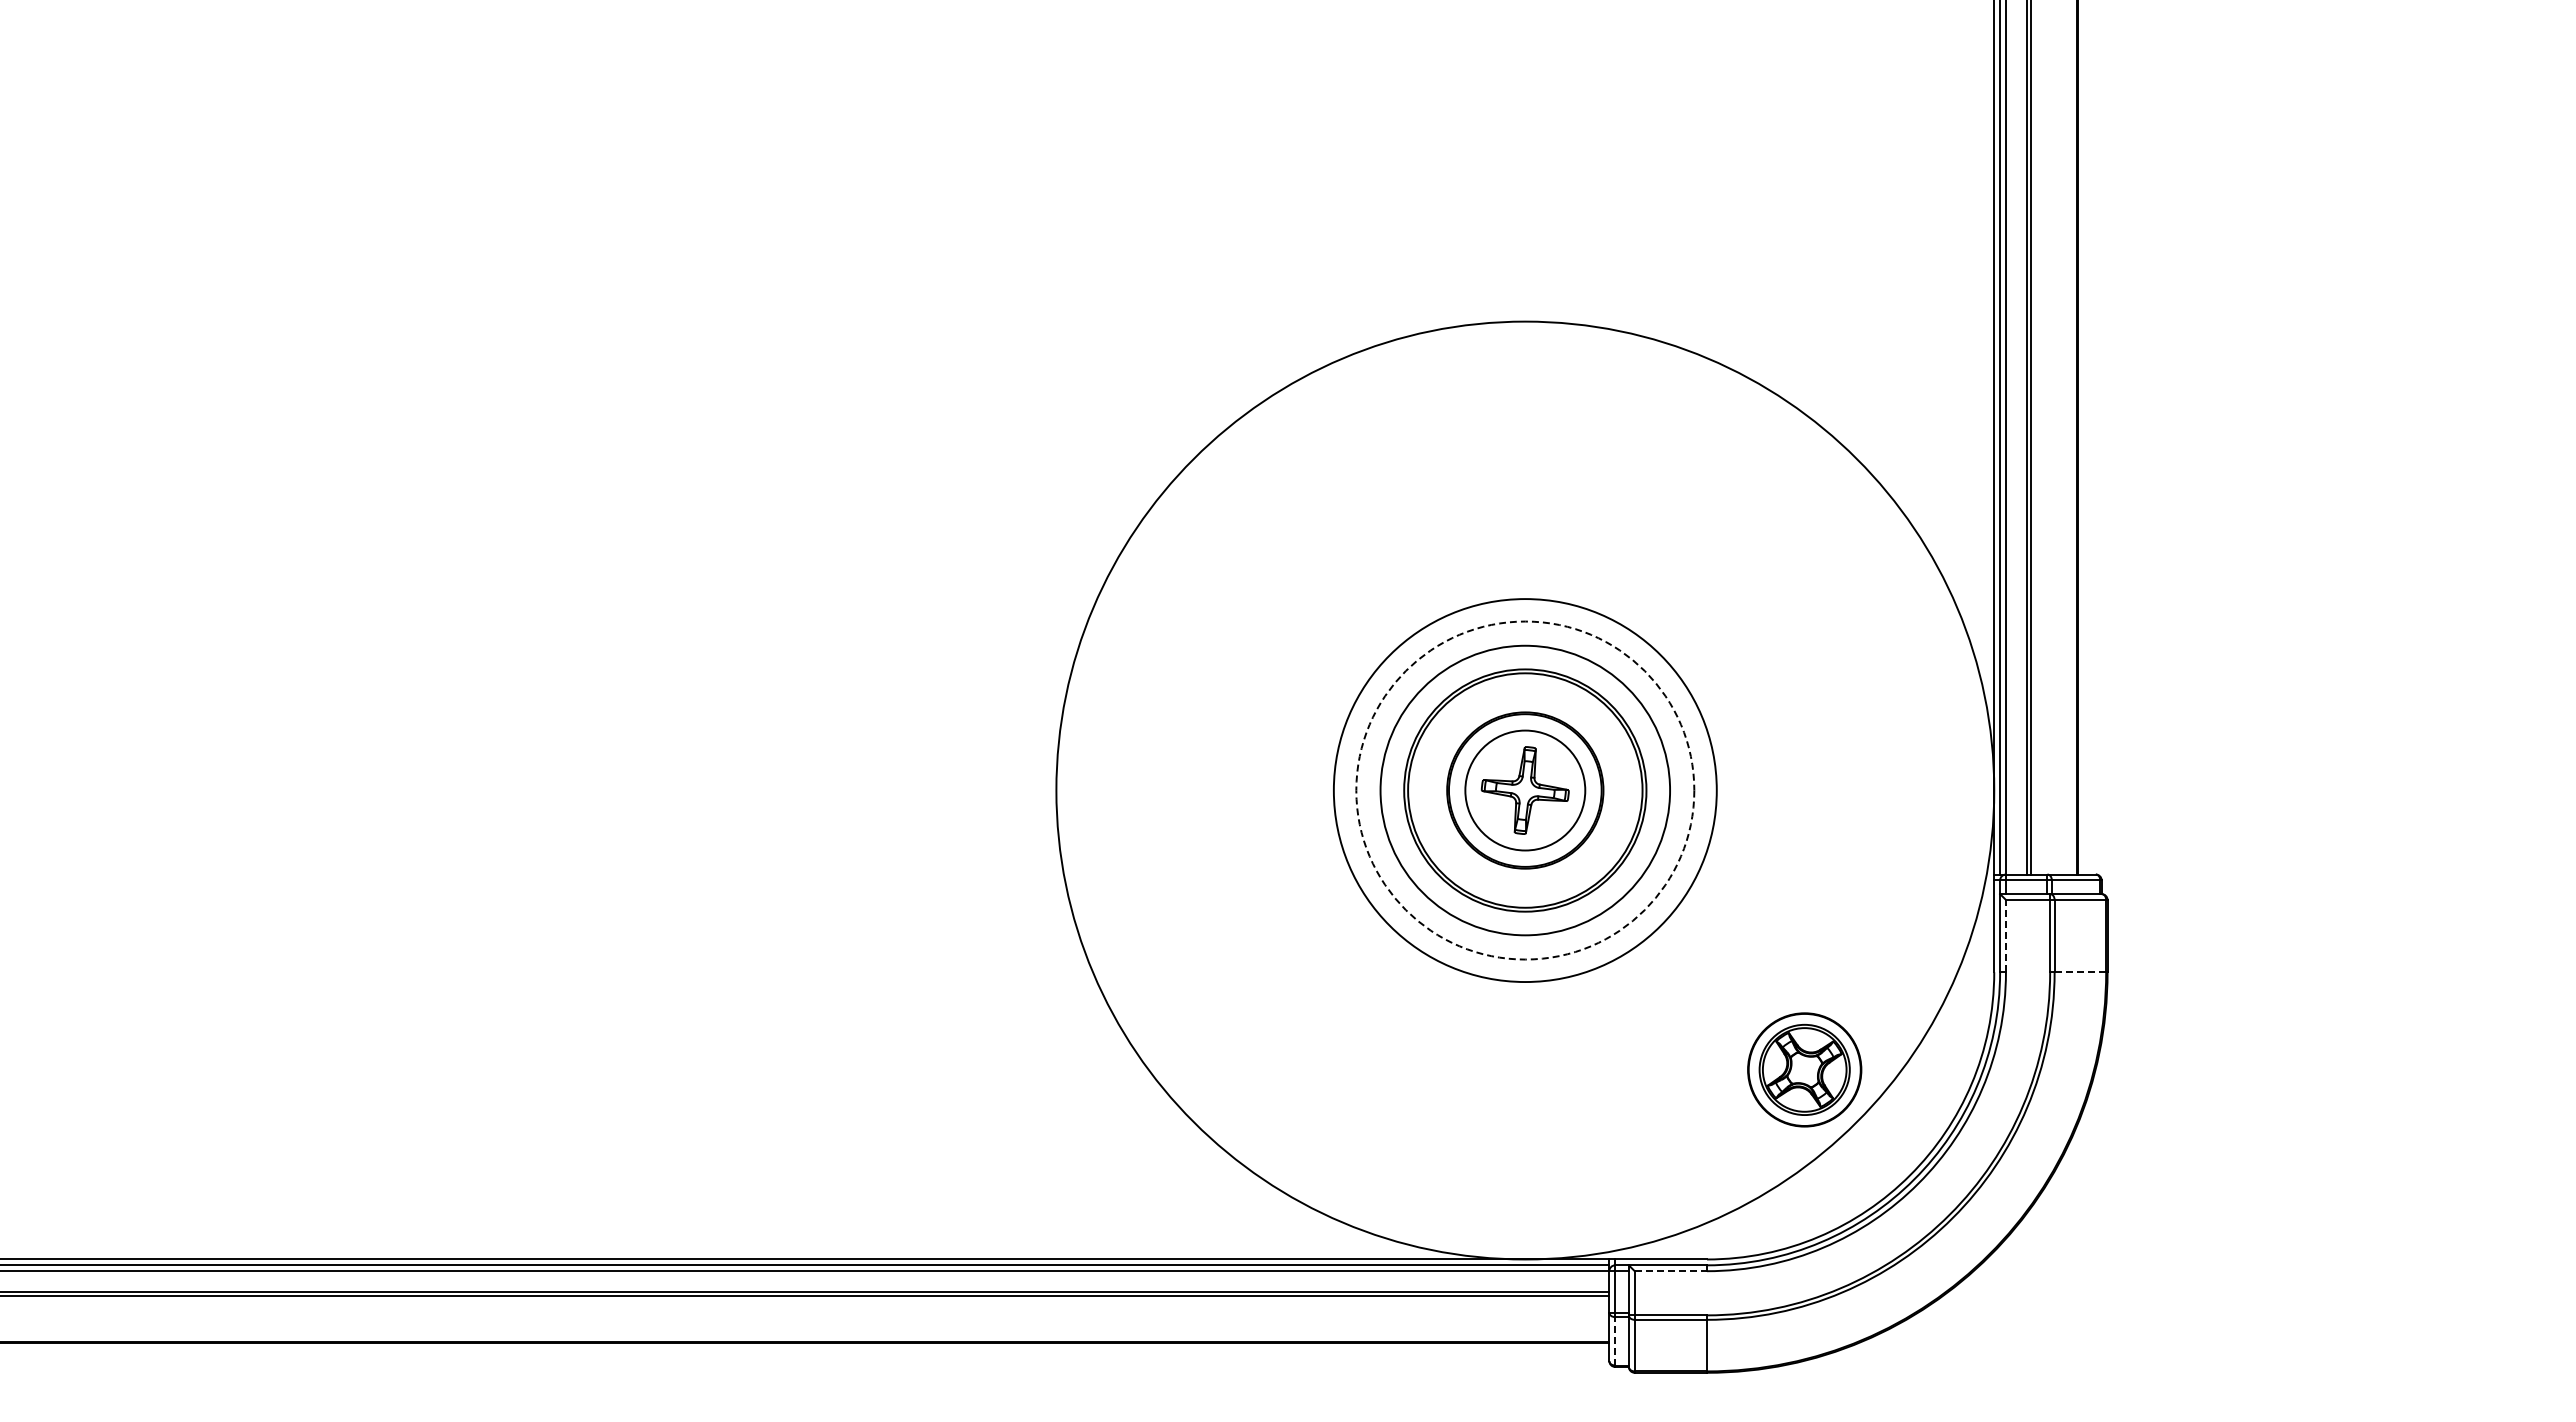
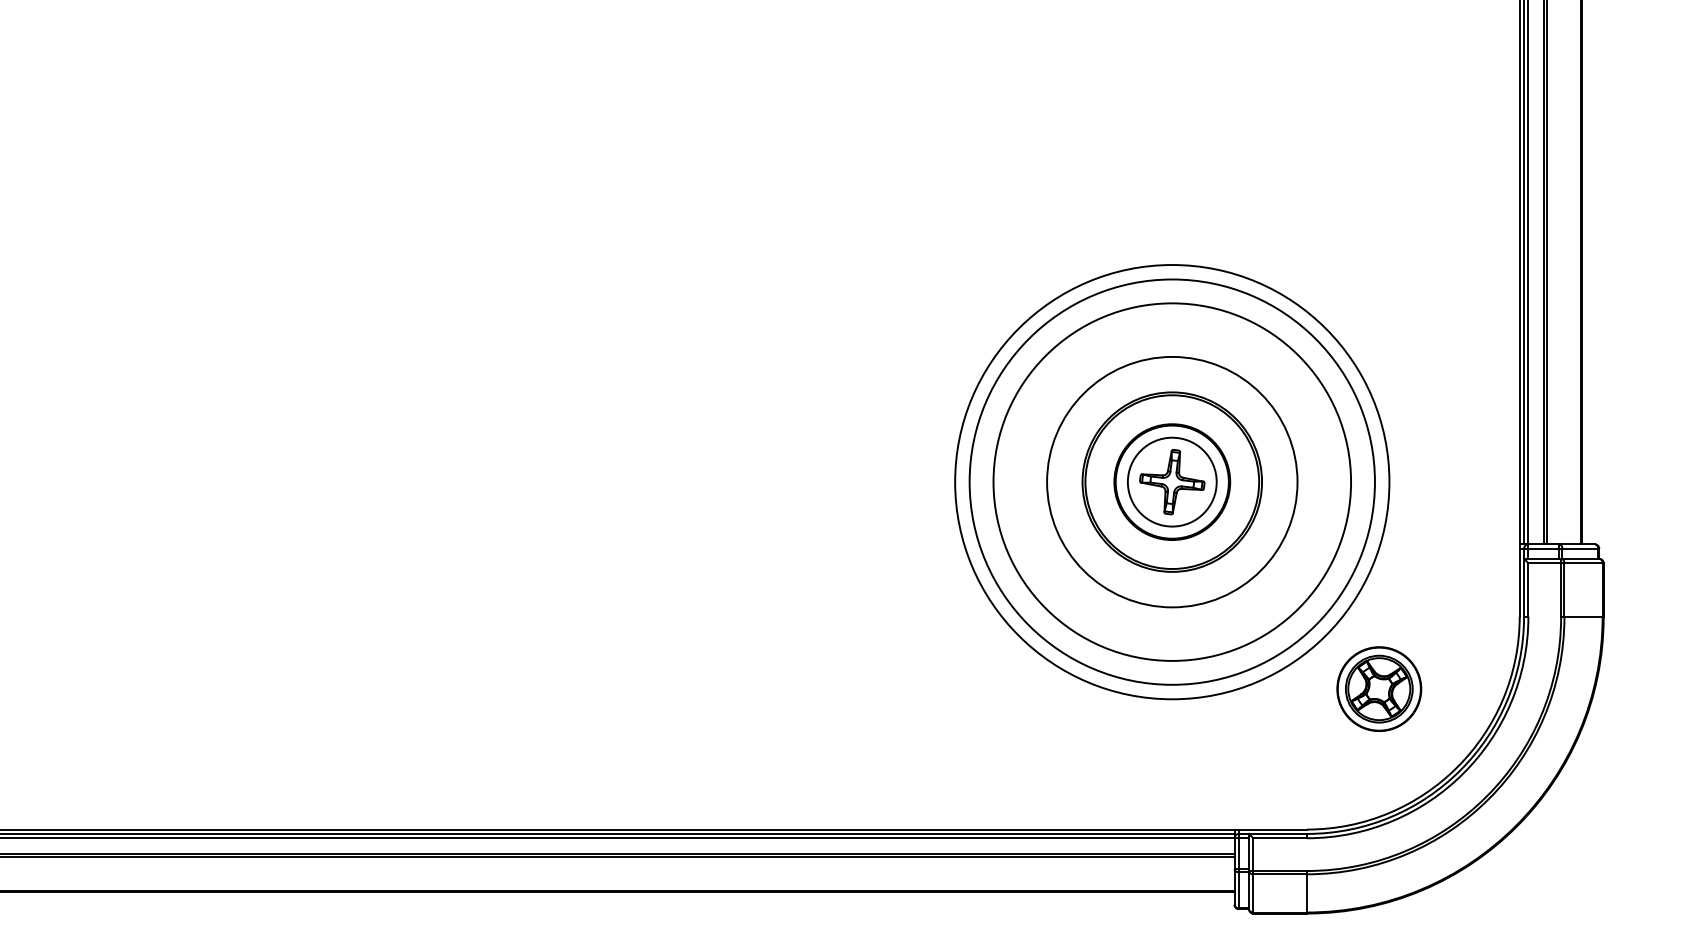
circle: (1524, 790) -> (1171, 482), size x1.43
circle: (1525, 790) -> (1172, 482), dashed -> solid
circle: (1525, 790) -> (1172, 482), size x0.62
circle: (1525, 790) -> (1172, 482), size x1.67
line: (2005, 935) -> (1528, 589), dashed -> solid
line: (2080, 972) -> (1583, 616), dashed -> solid
line: (1671, 1271) -> (1280, 838), dashed -> solid
line: (1615, 1340) -> (1239, 889), dashed -> solid

